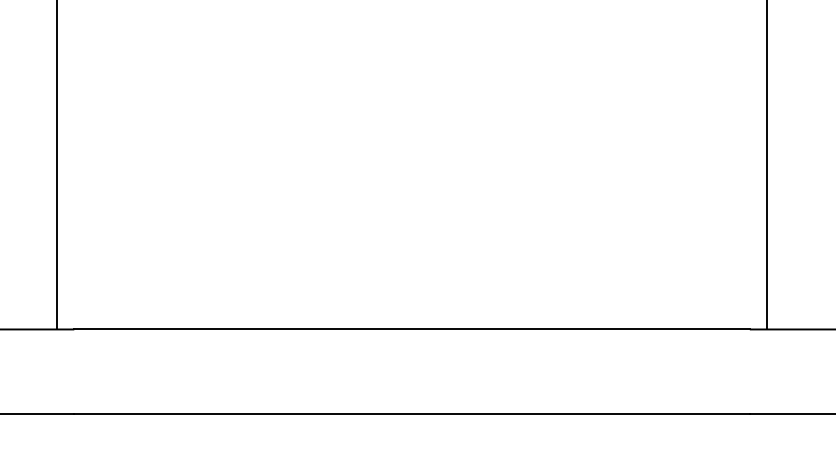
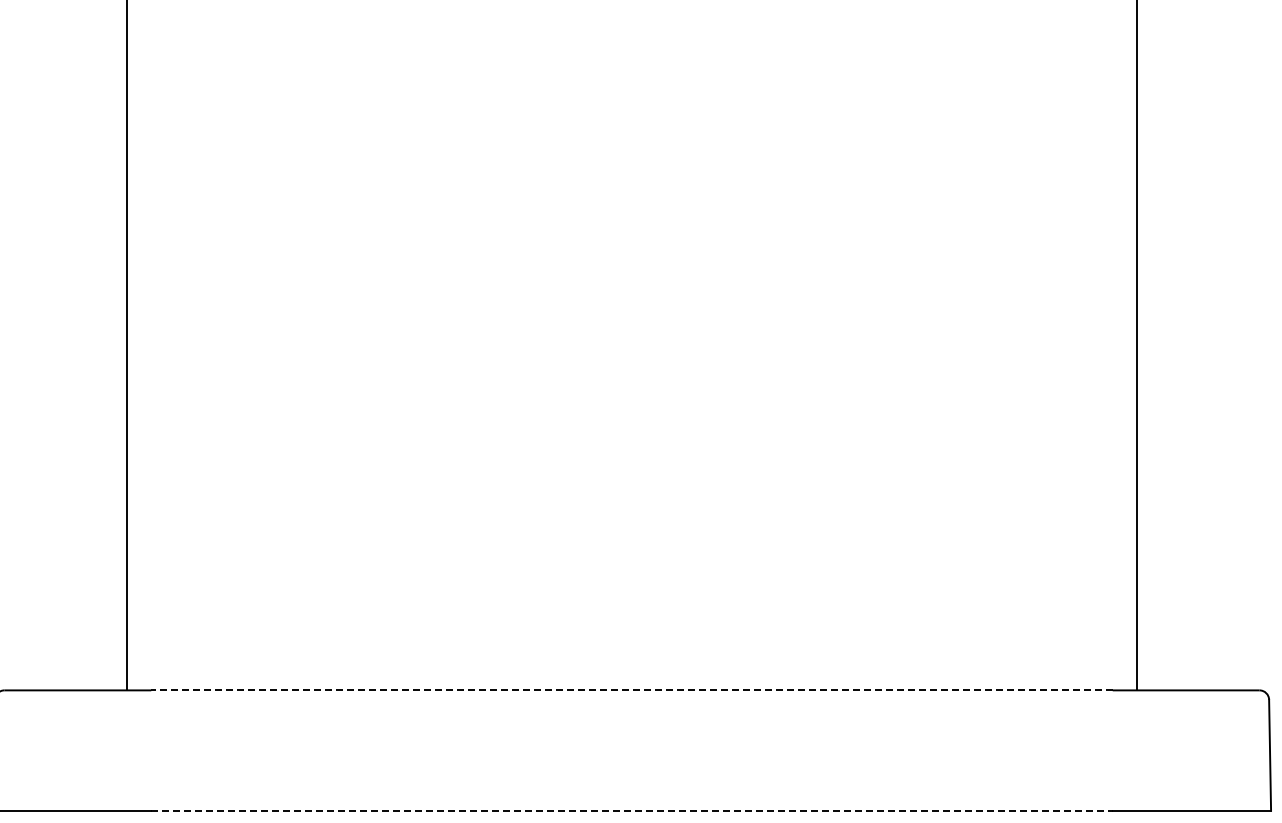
line: (411, 329) -> (631, 690), solid -> dashed
line: (411, 413) -> (631, 810), solid -> dashed

